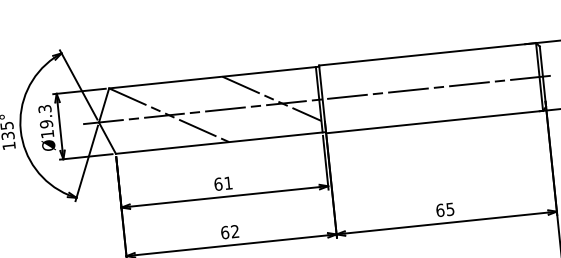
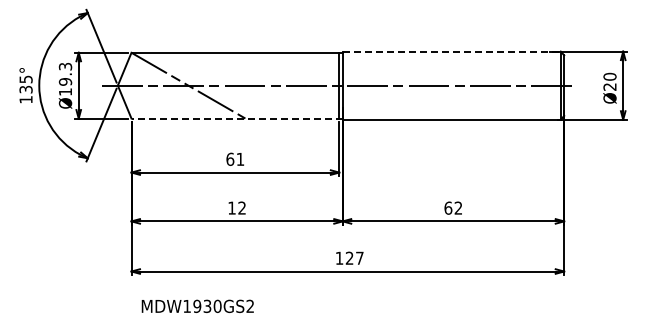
line: (428, 54) -> (452, 51), solid -> dashed
line: (272, 98) -> (292, 79), removed
line: (221, 142) -> (237, 118), solid -> dashed
text: (450, 208) -> (458, 207), 65 -> 62
text: (225, 231) -> (232, 207), 62 -> 12

